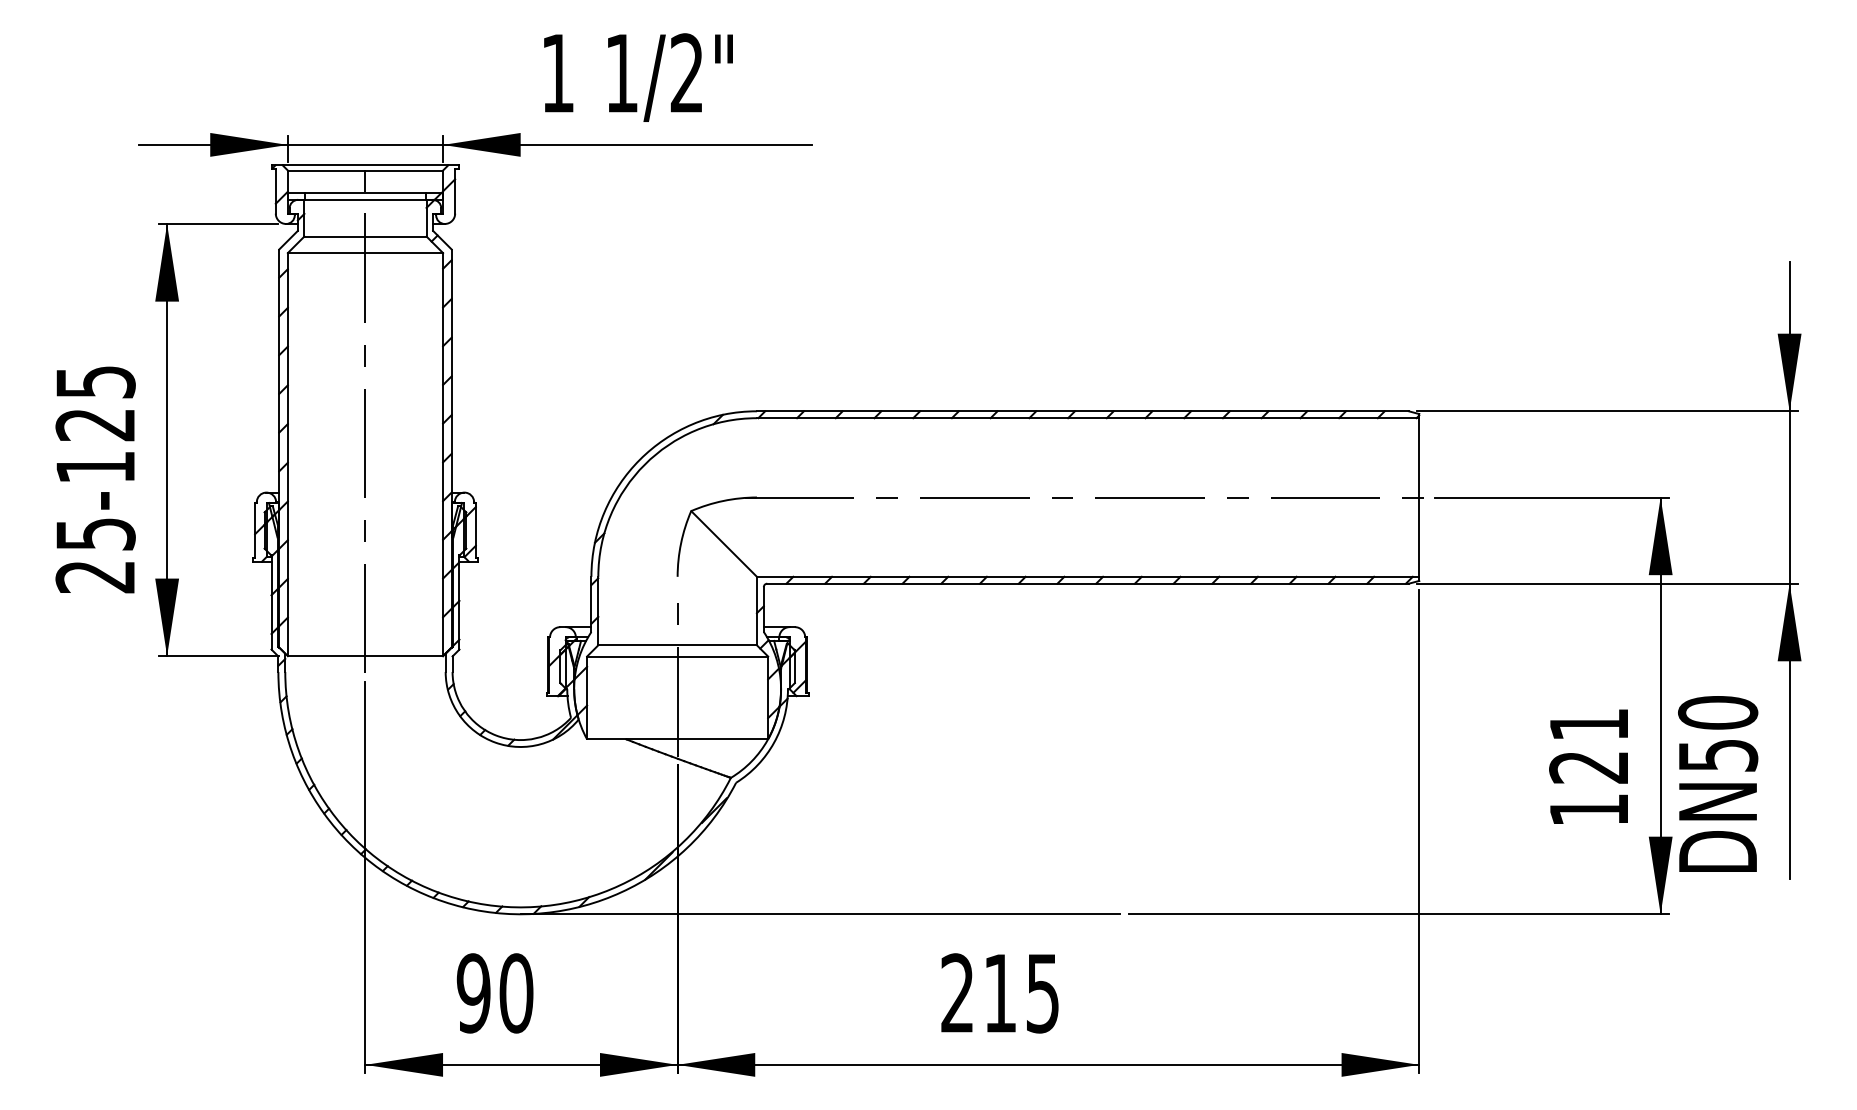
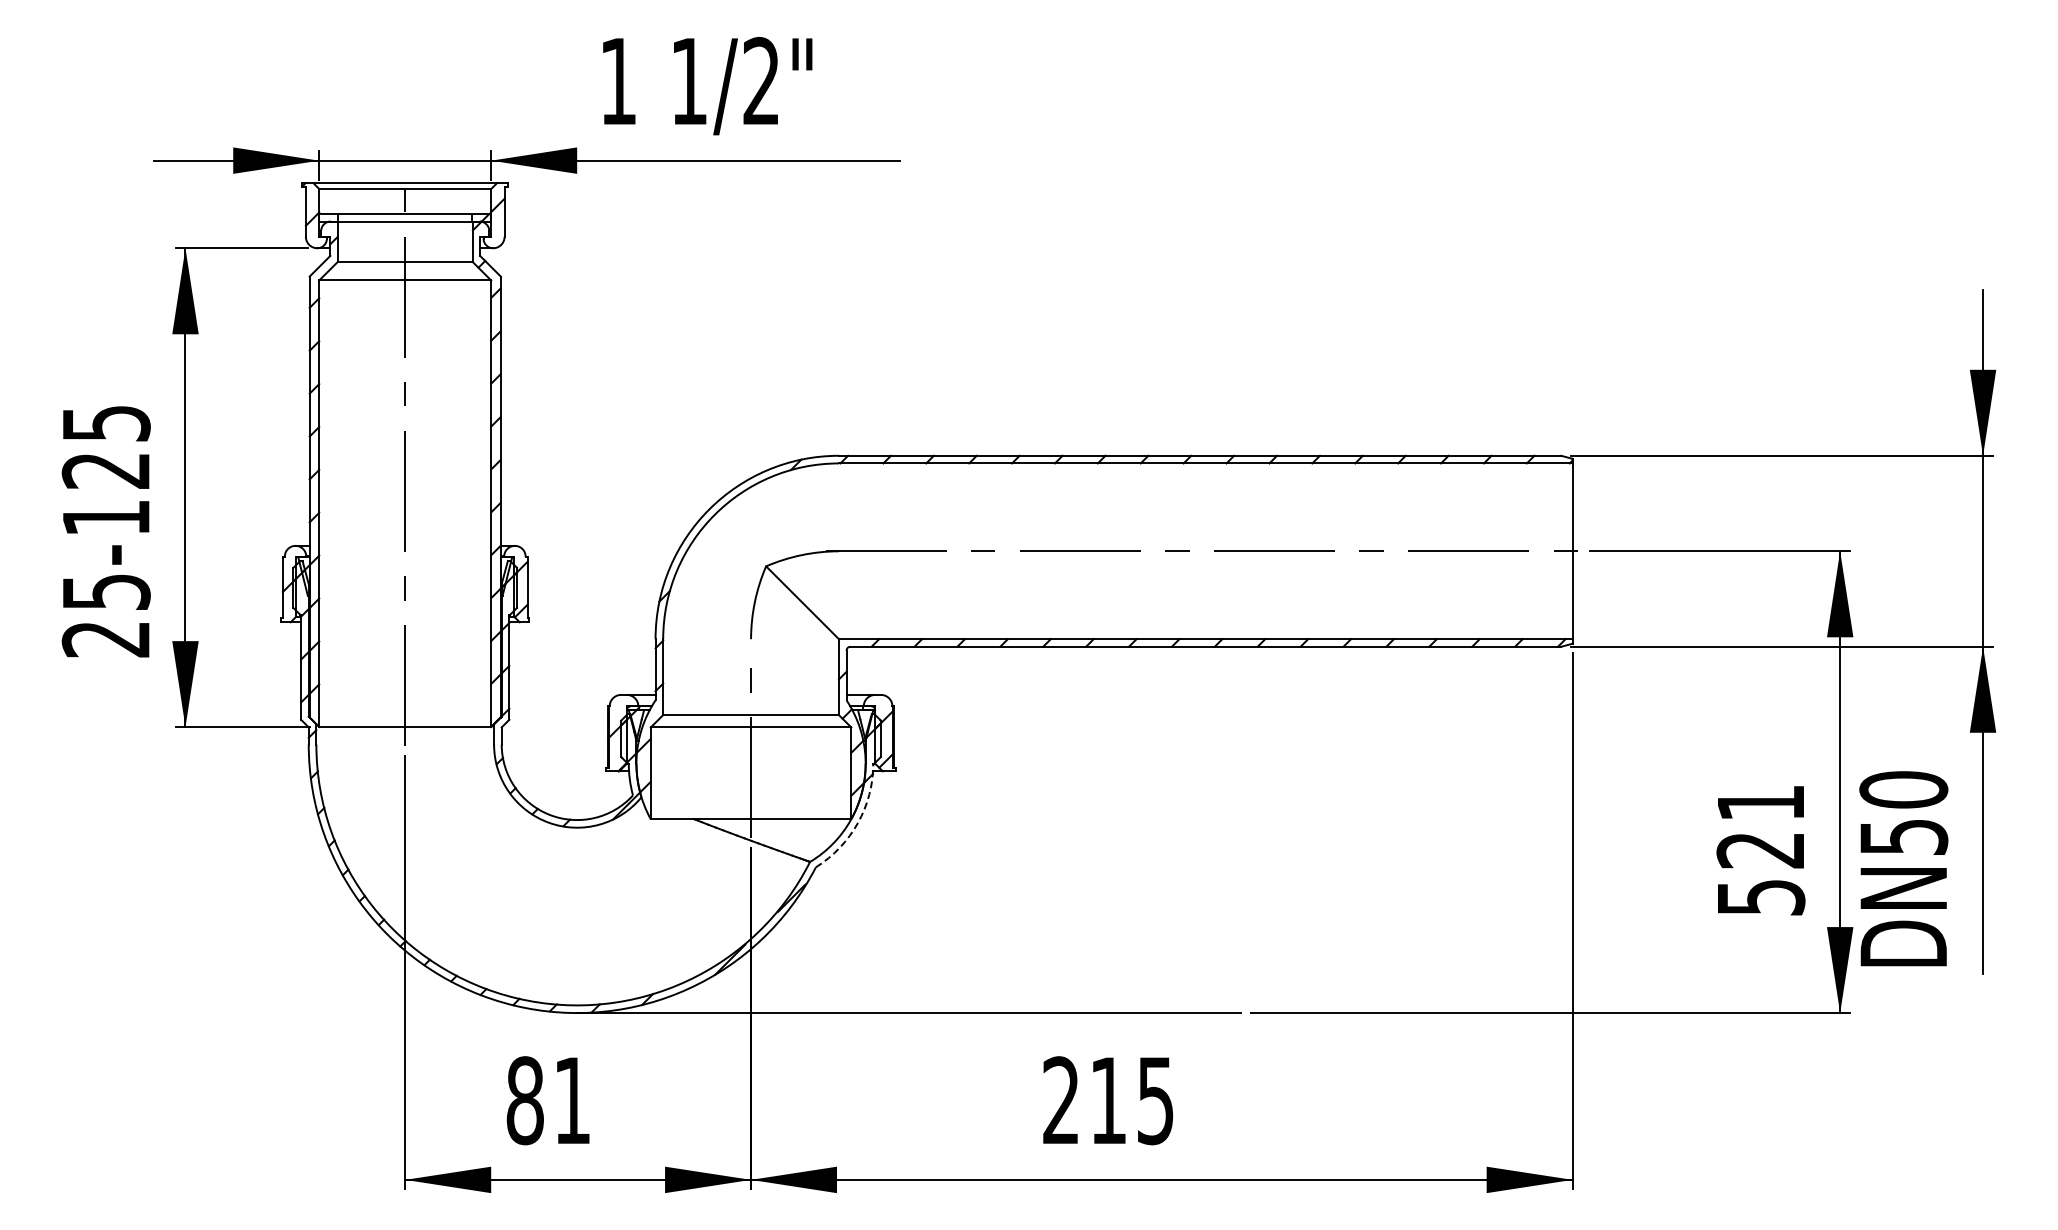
arc: (774, 742) -> (858, 822), solid -> dashed
text: (1589, 809) -> (1761, 897), 121 -> 521
text: (494, 993) -> (548, 1100), 90 -> 81

